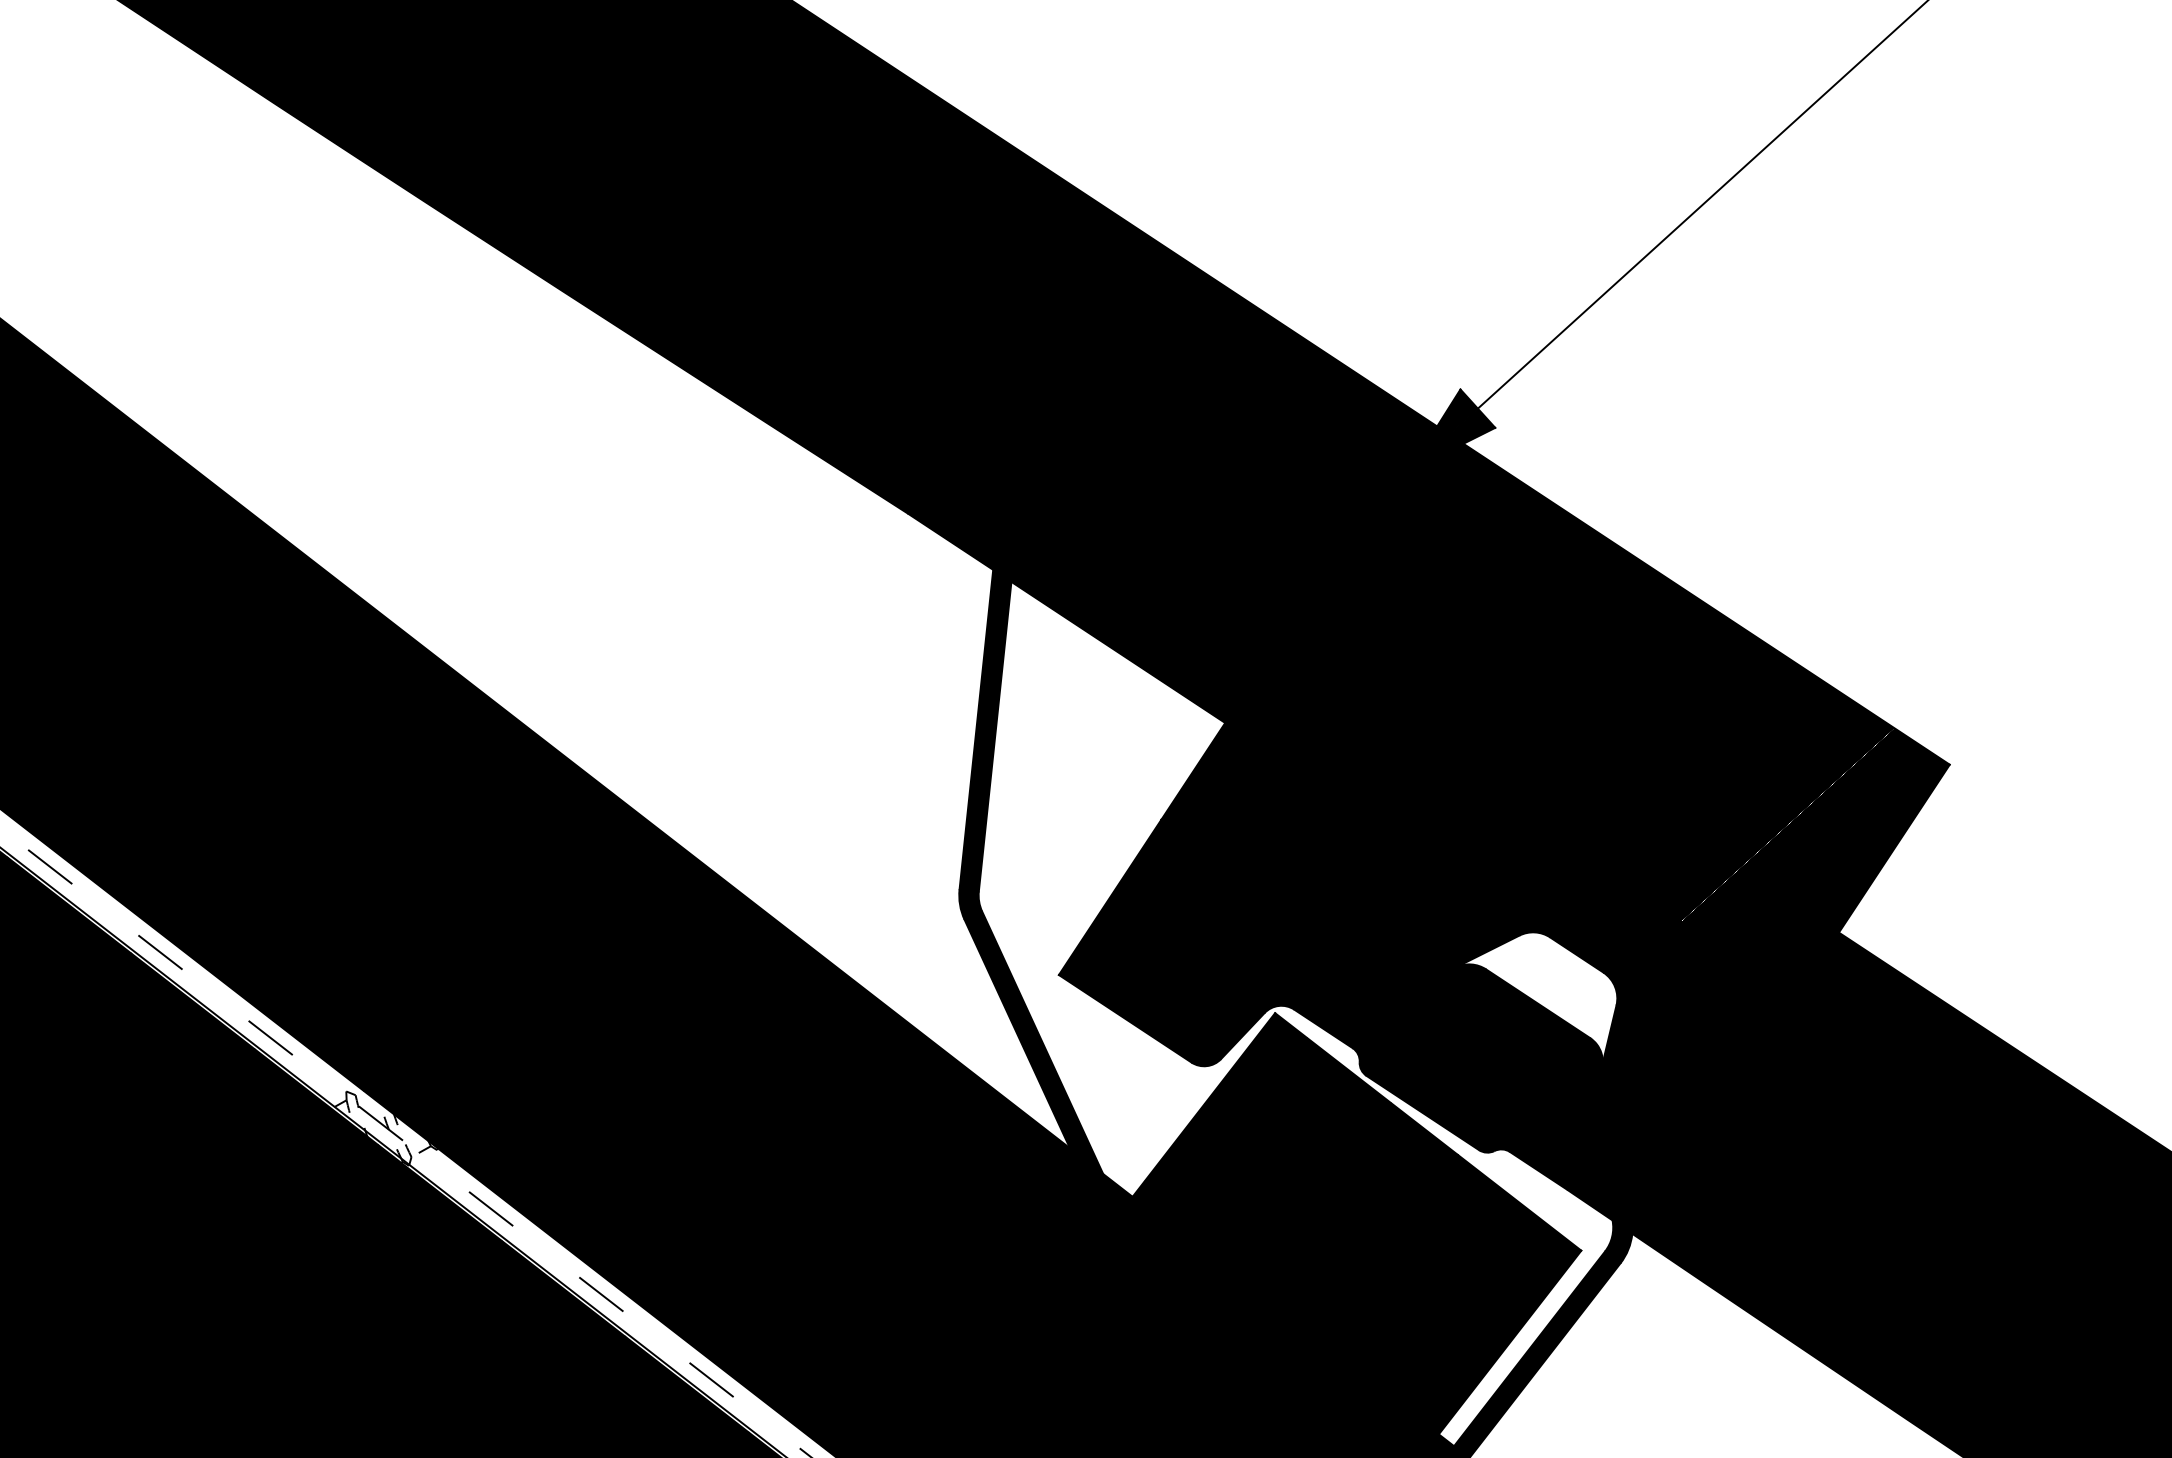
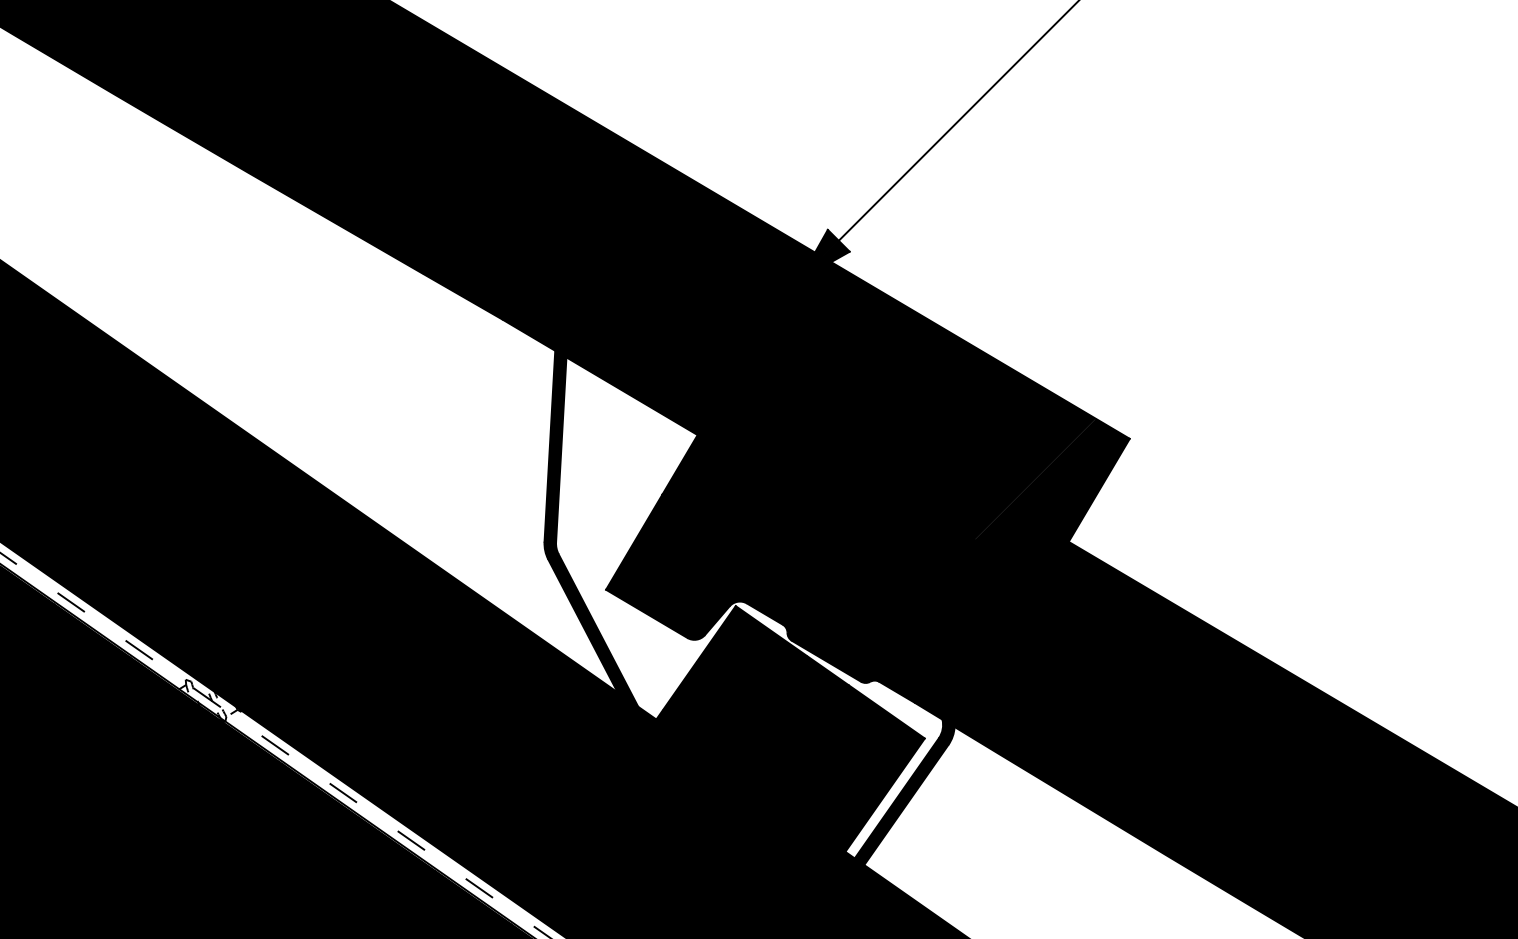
fill: (1536, 996) -> (890, 588), added

